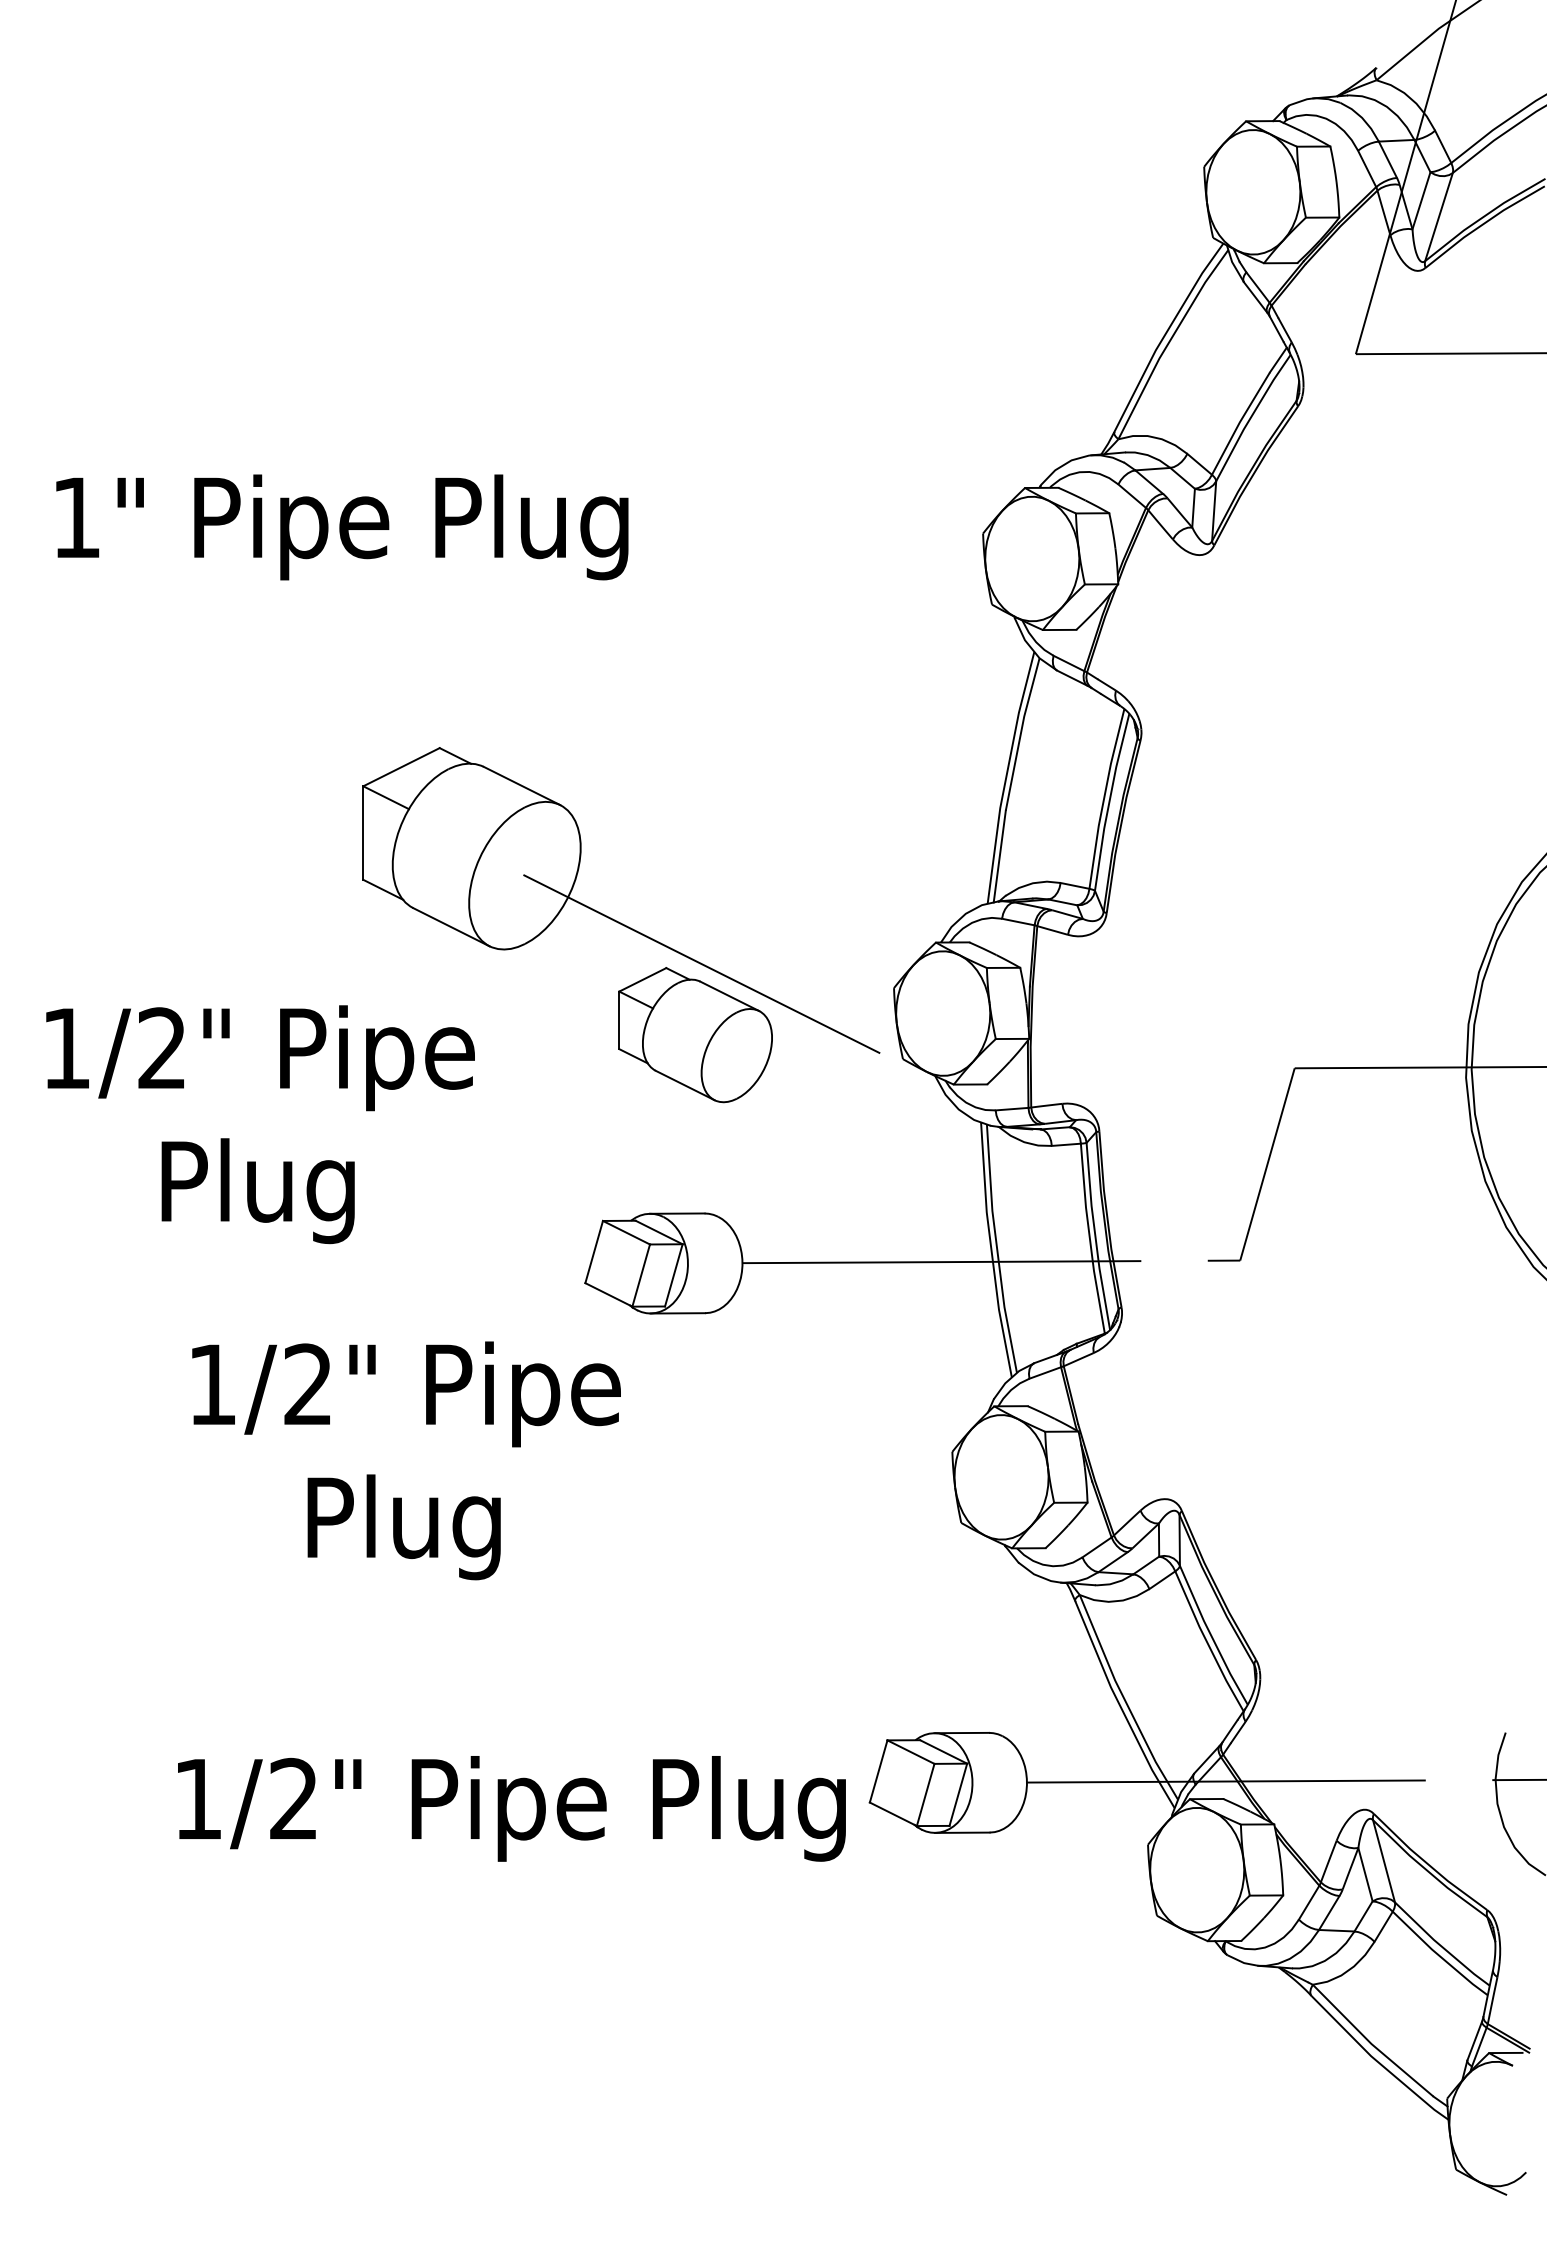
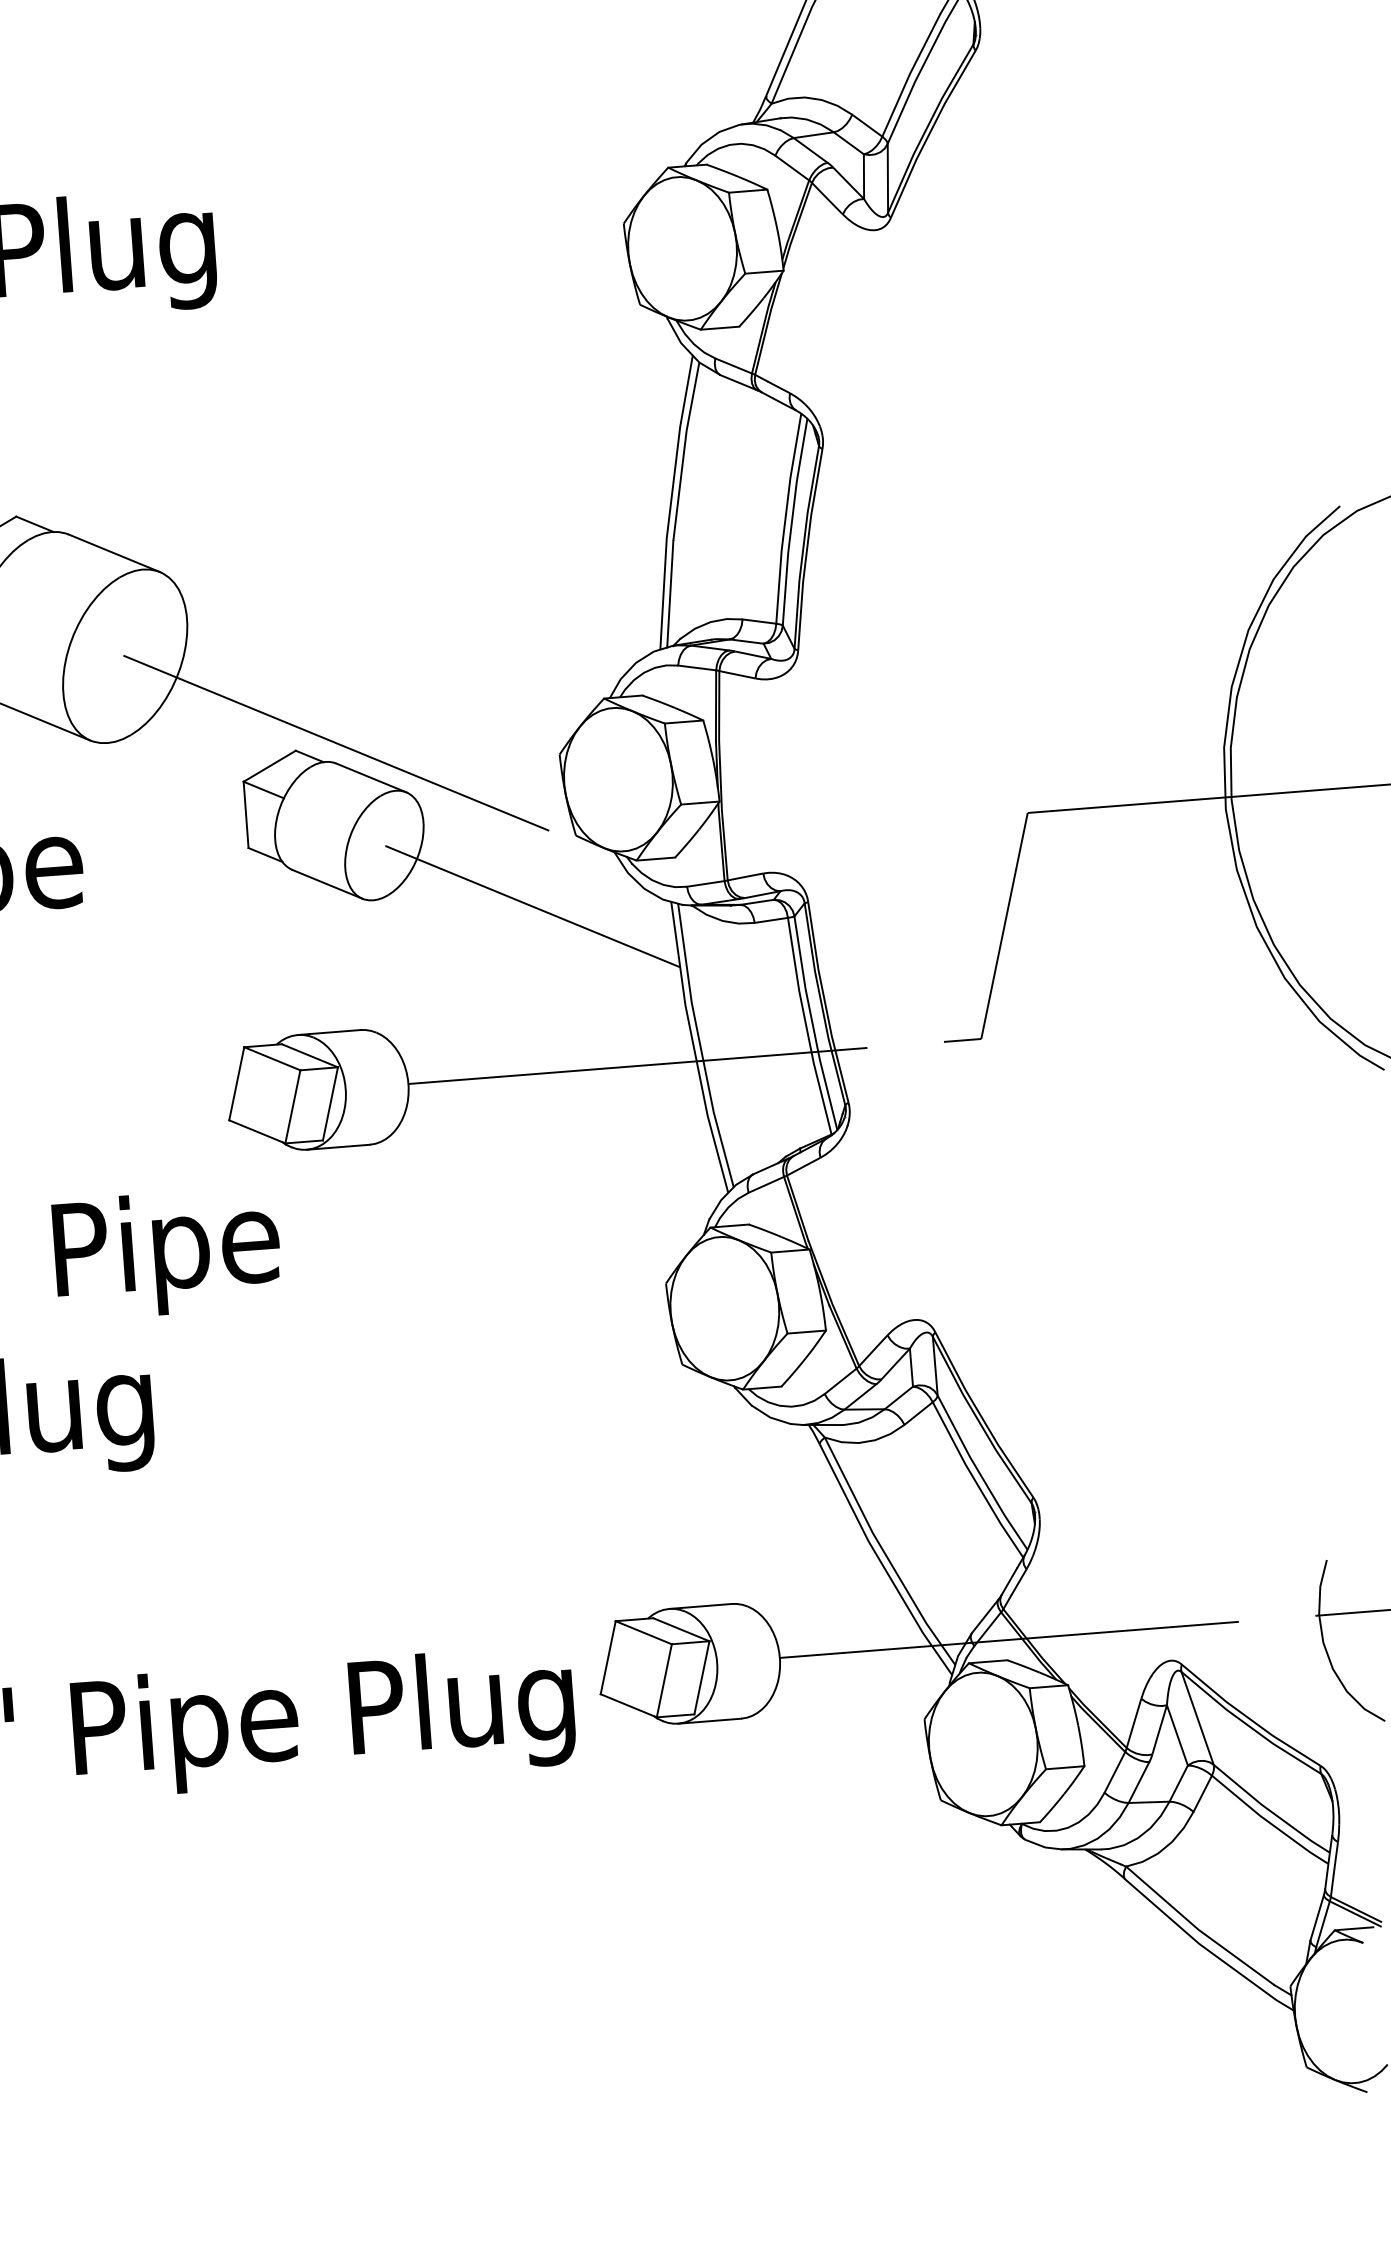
line: (860, 1117) -> (532, 906), added

